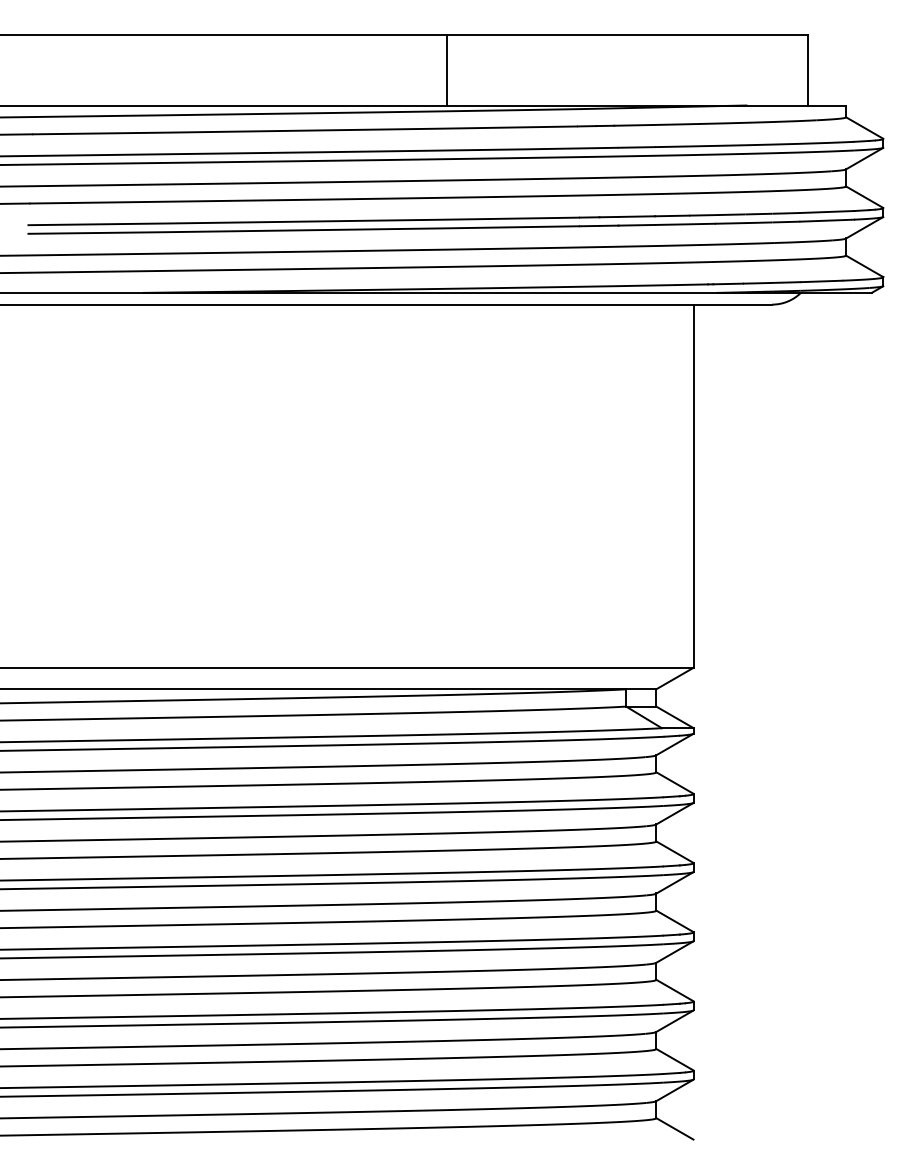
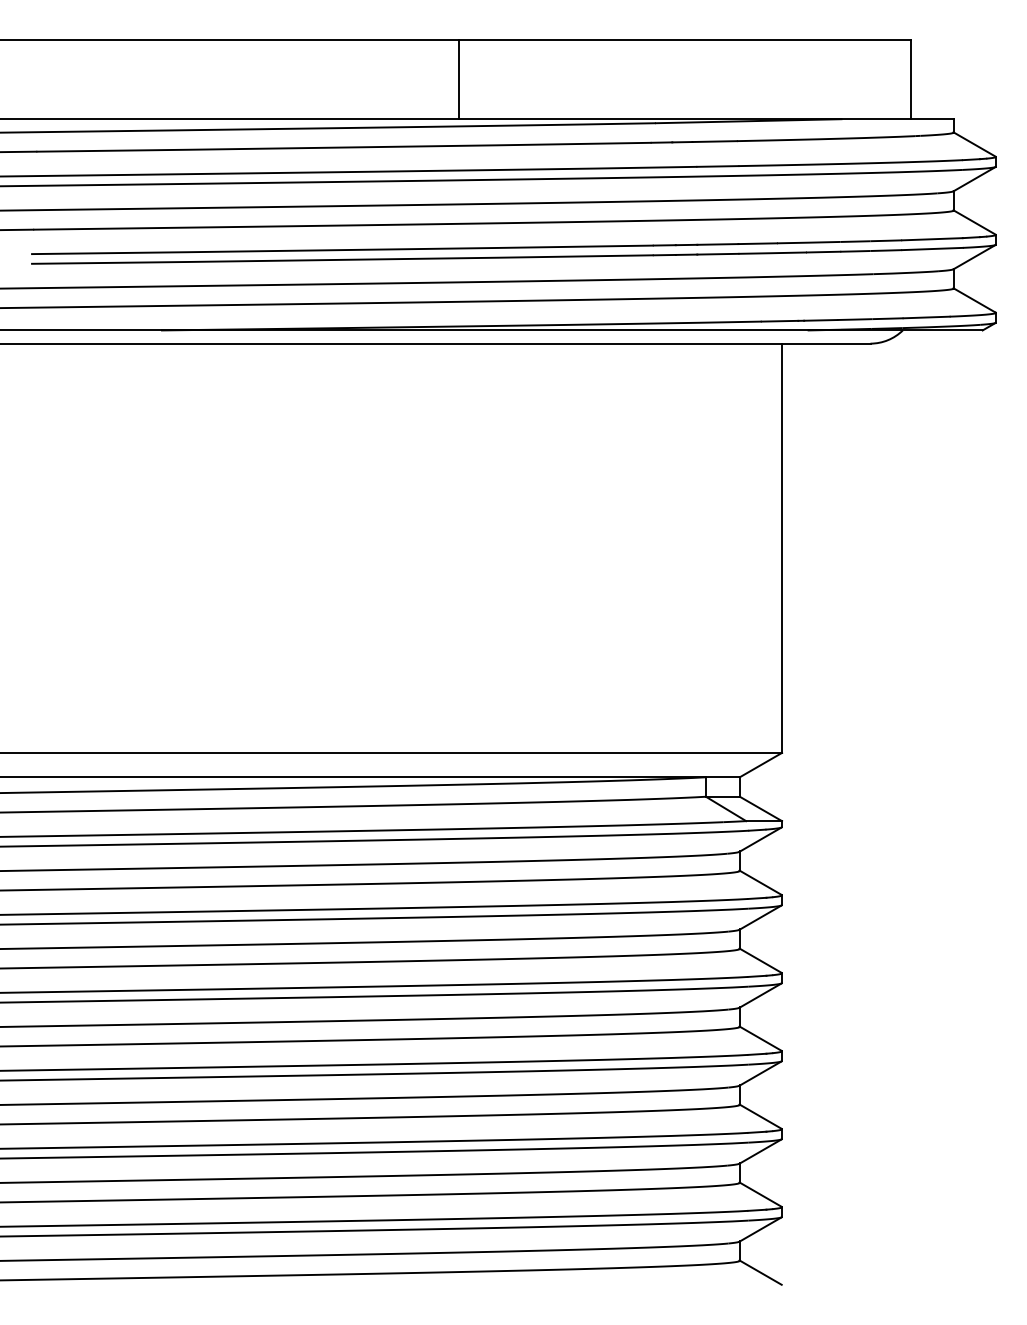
line: (446, 70) -> (458, 79), moved

